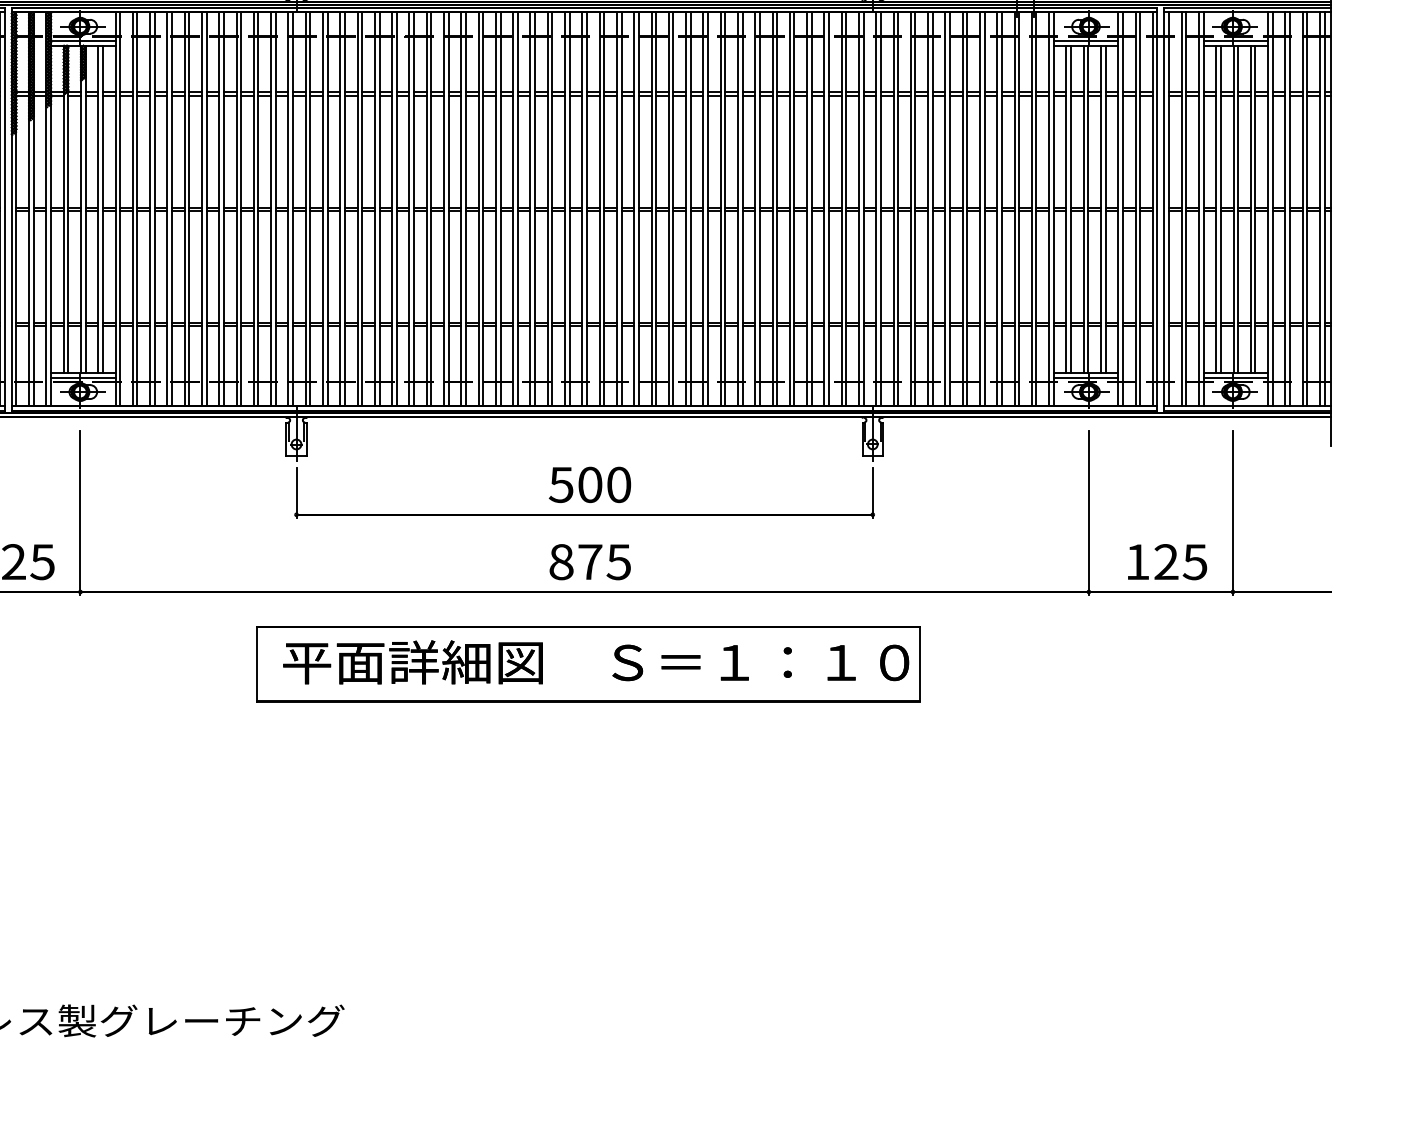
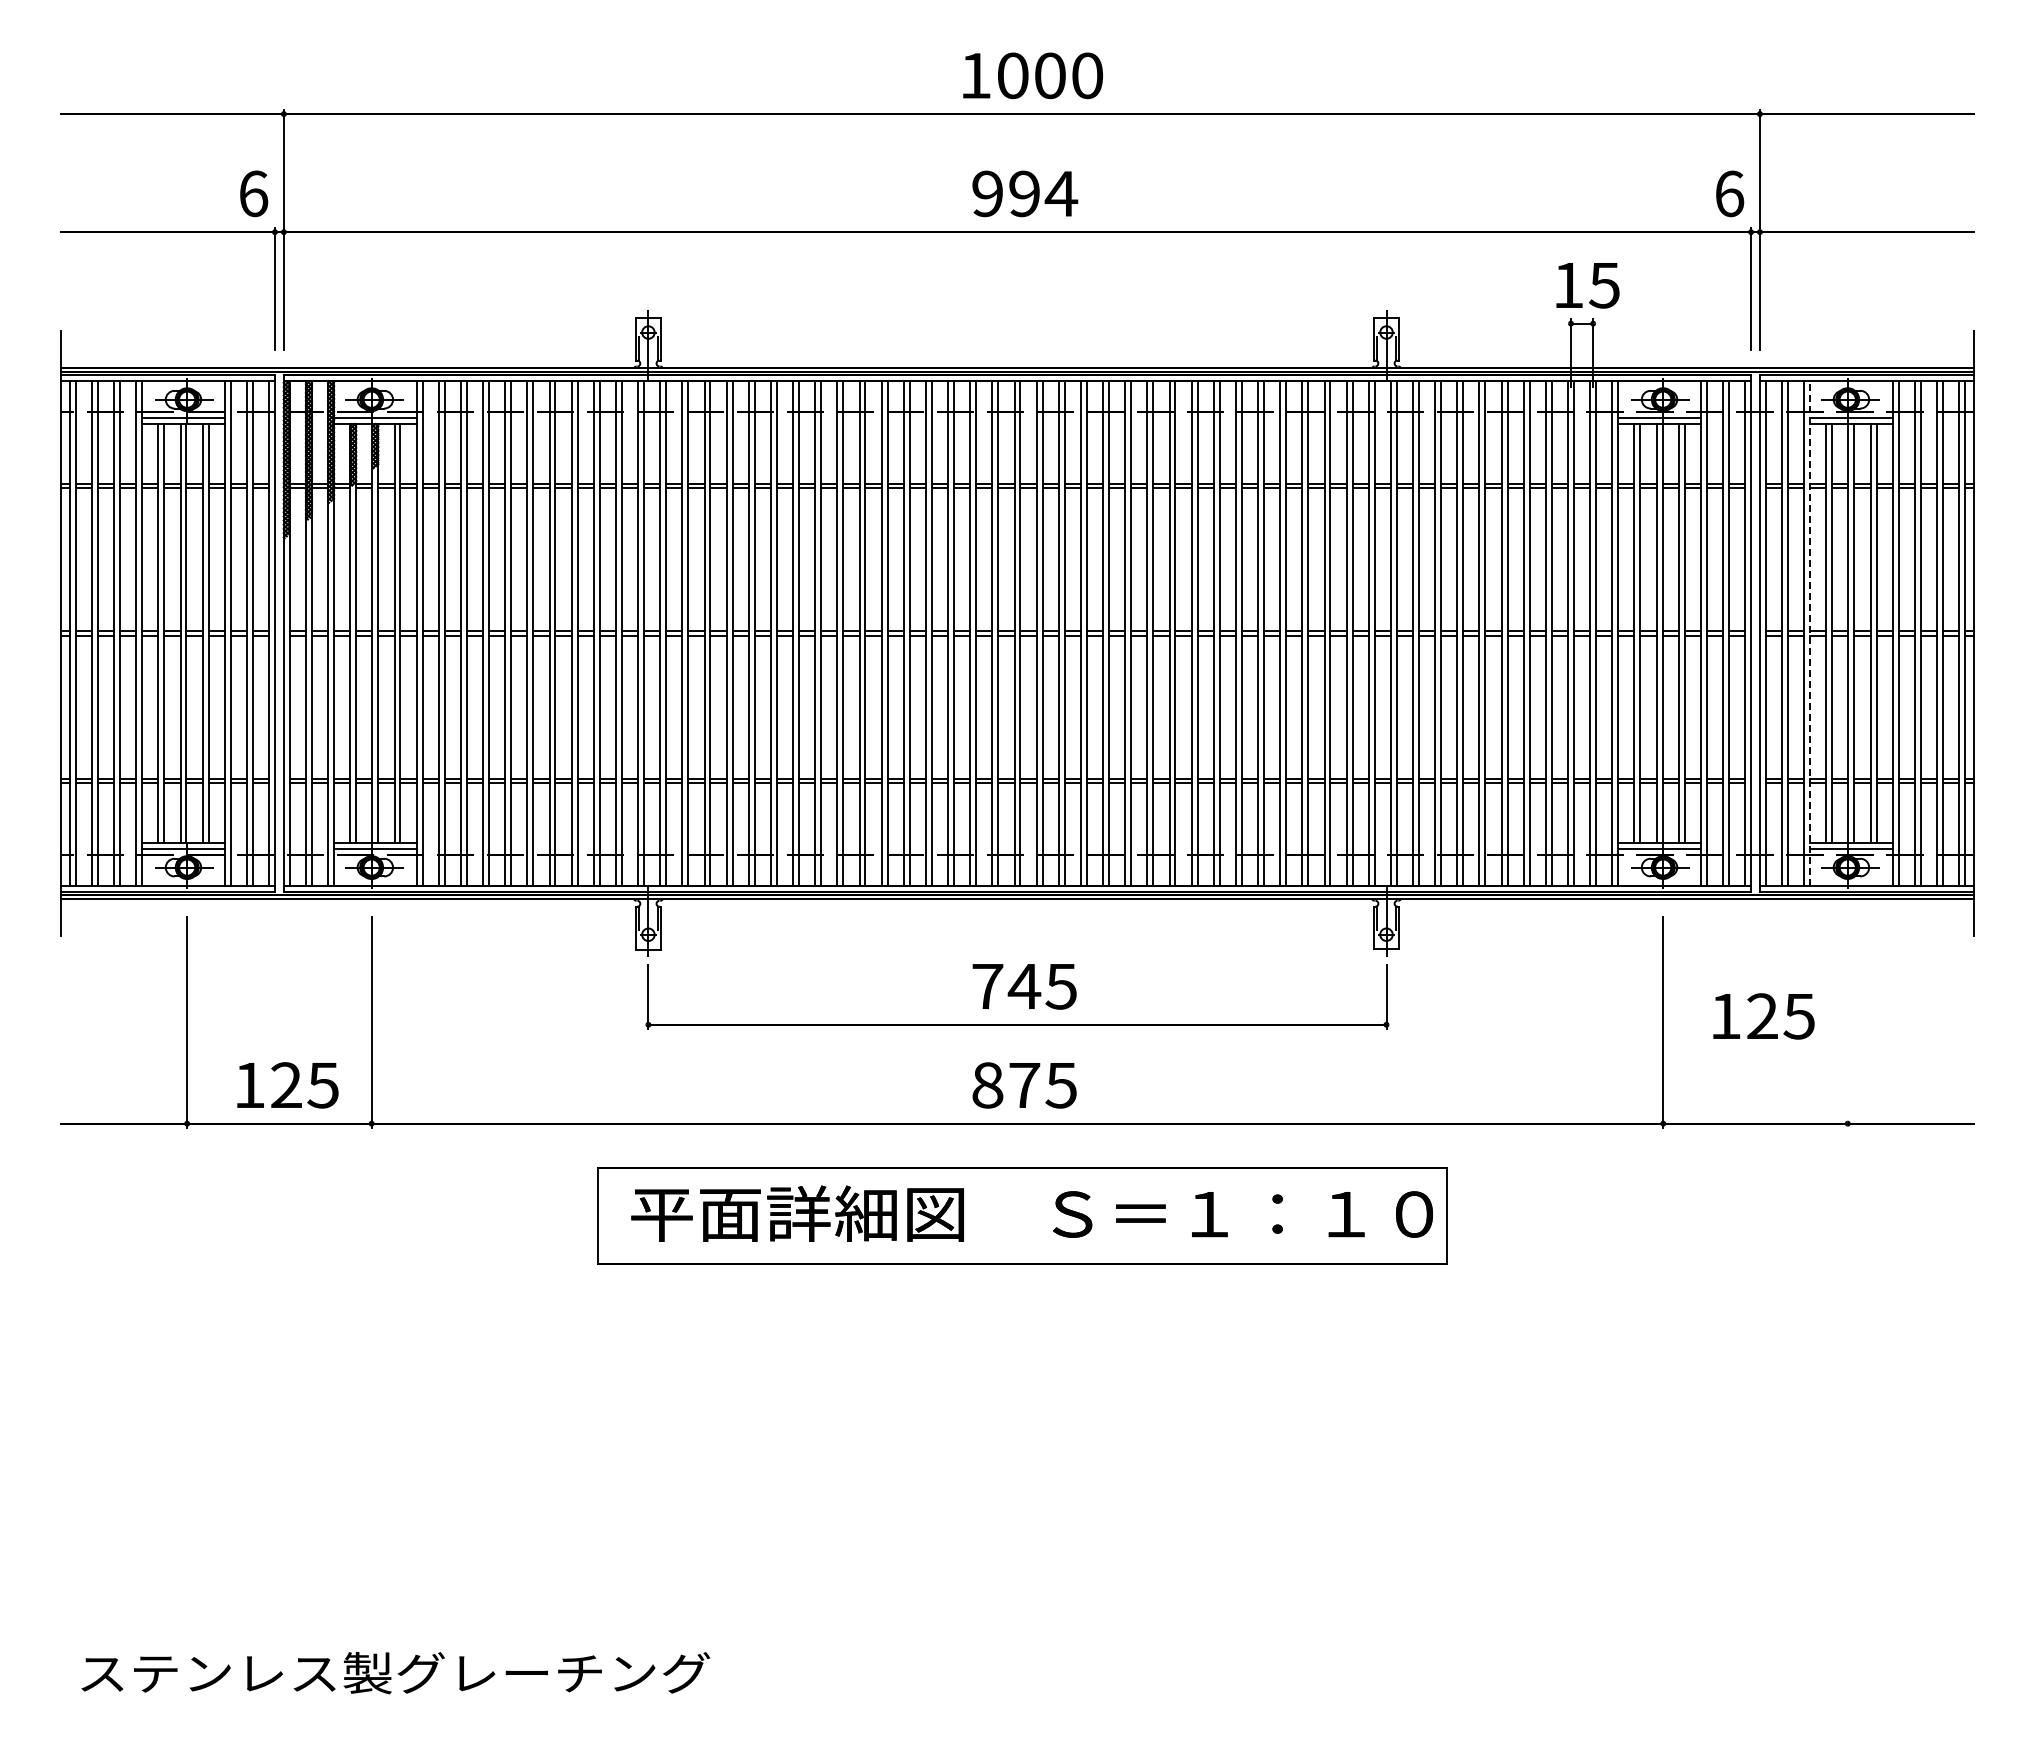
line: (1203, 209) -> (1810, 633), solid -> dashed
text: (589, 484) -> (1023, 986), 500 -> 745
line: (1232, 513) -> (1847, 1022), removed
text: (1167, 562) -> (1763, 1016), moved

